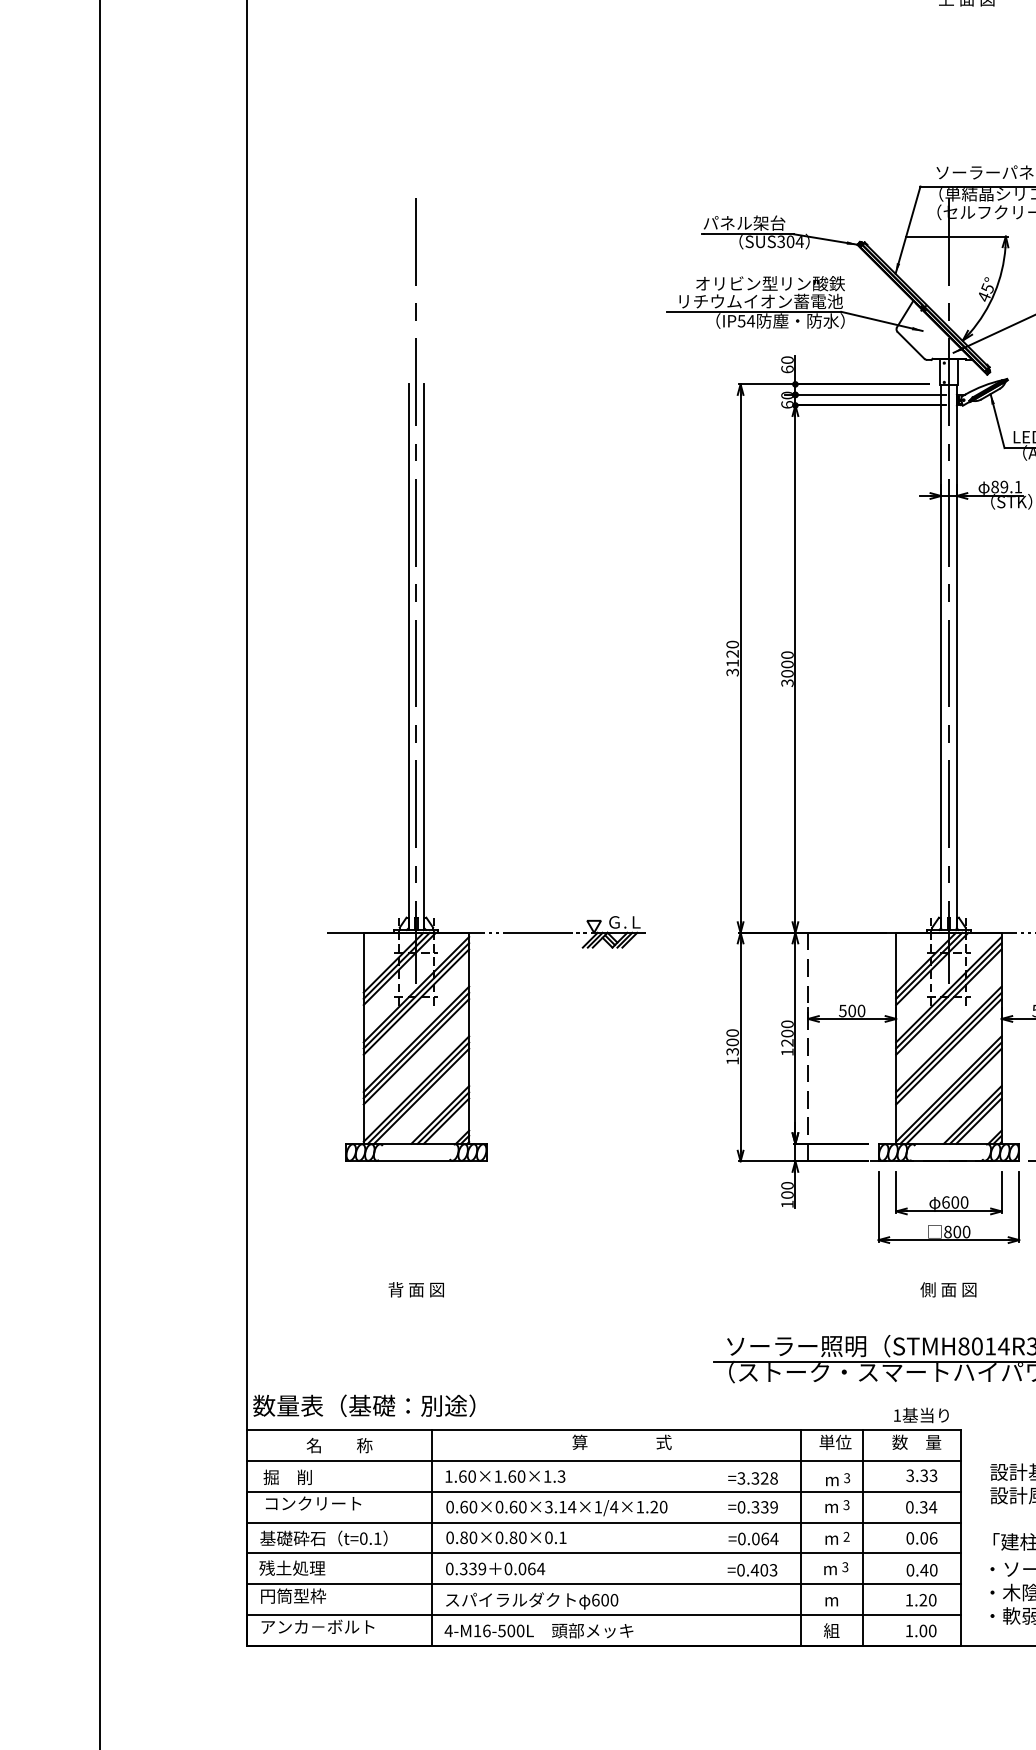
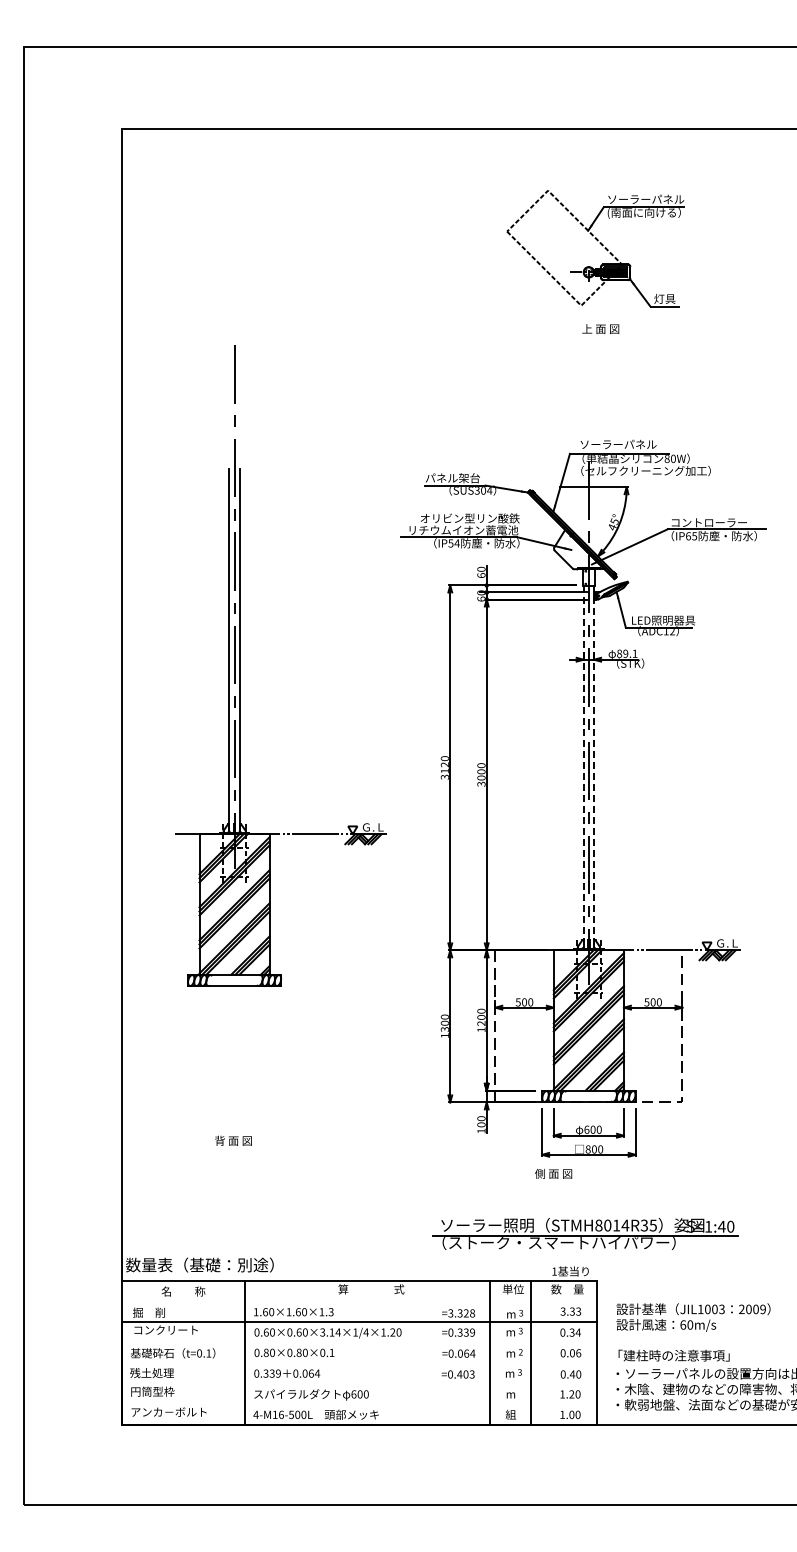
line: (940, 657) -> (583, 767), solid -> dashed
line: (957, 657) -> (594, 767), solid -> dashed
part: (425, 678) -> (240, 665), moved
text: (416, 1289) -> (233, 1140), moved
text: (948, 1289) -> (553, 1173), moved
line: (604, 1460) -> (359, 1301), removed
line: (604, 1522) -> (359, 1342), removed
line: (604, 1553) -> (359, 1363), removed
line: (604, 1583) -> (359, 1383), removed
line: (604, 1615) -> (359, 1404), removed

